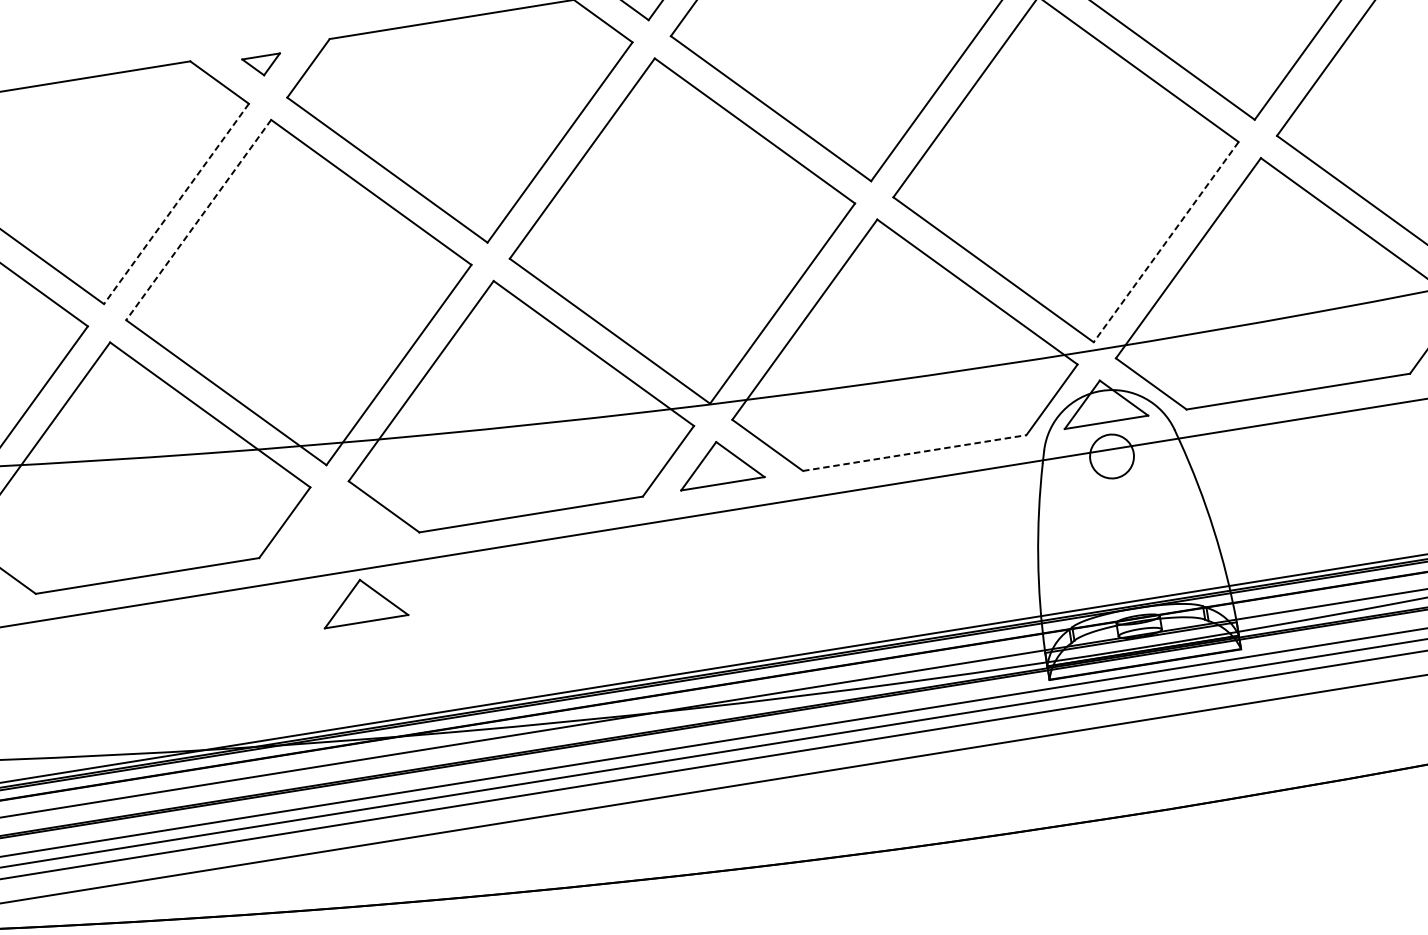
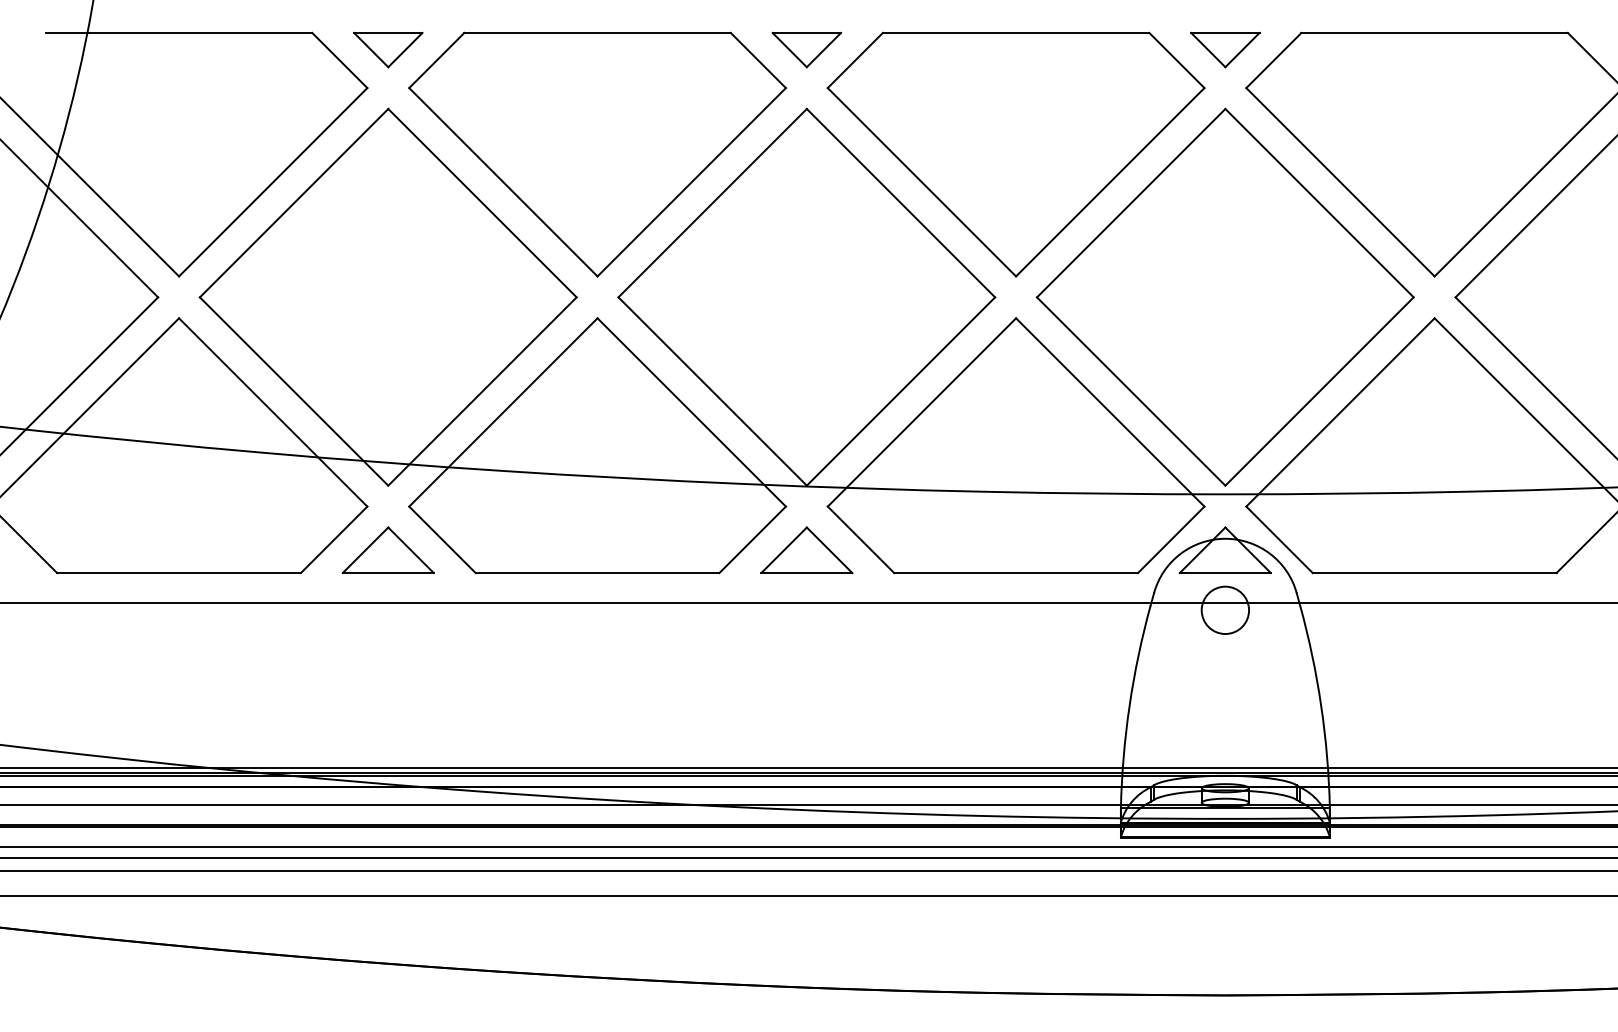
part: (262, 65) -> (388, 49), size x1.67
line: (175, 204) -> (272, 182), dashed -> solid
line: (198, 220) -> (293, 203), dashed -> solid
line: (1166, 242) -> (1319, 391), dashed -> solid
line: (915, 453) -> (1016, 573), dashed -> solid
part: (362, 601) -> (387, 550), moved

